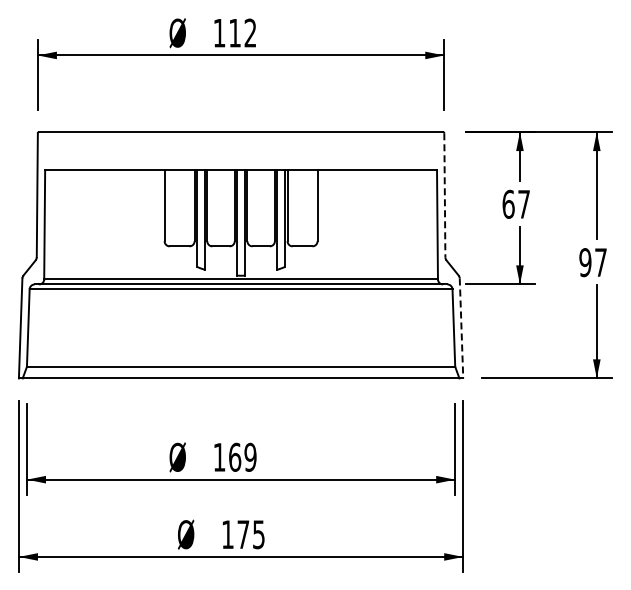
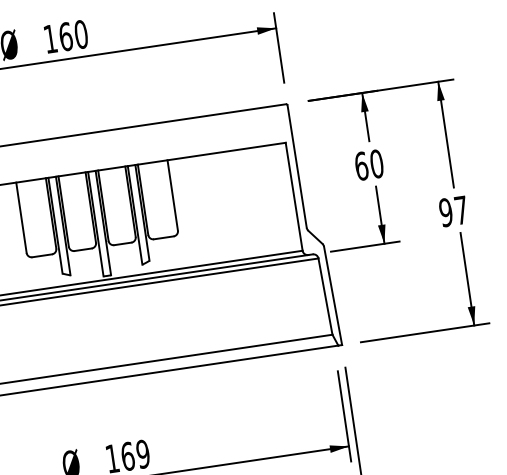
text: (242, 32) -> (73, 35), 112 -> 160
line: (444, 195) -> (296, 166), dashed -> solid
text: (524, 203) -> (377, 163), 67 -> 60
line: (461, 328) -> (333, 295), dashed -> solid

